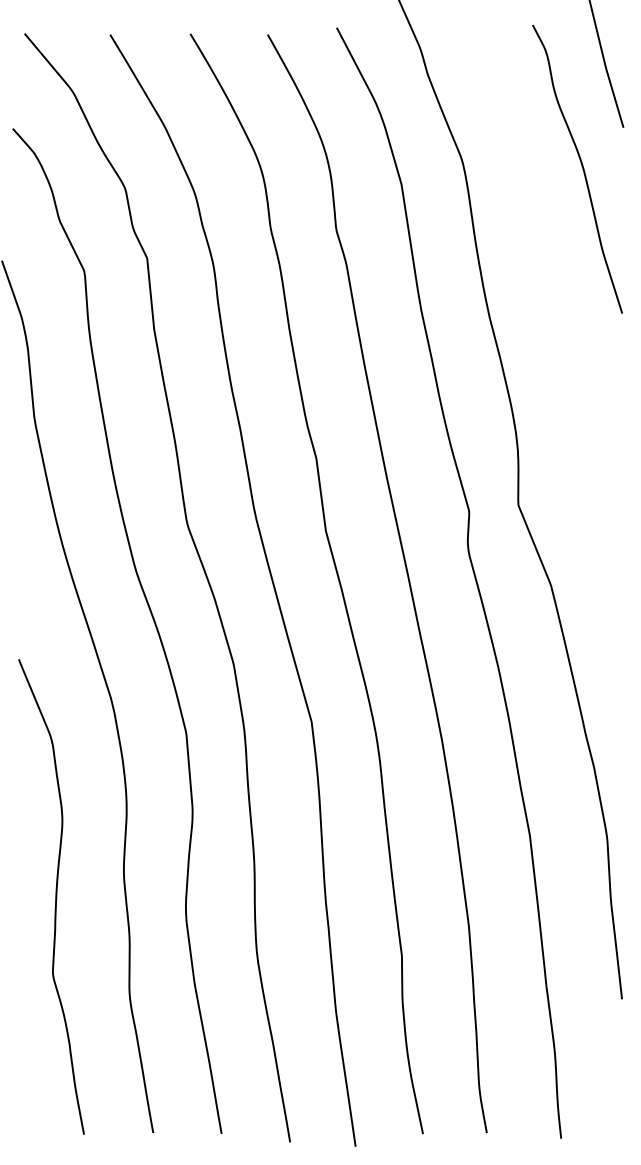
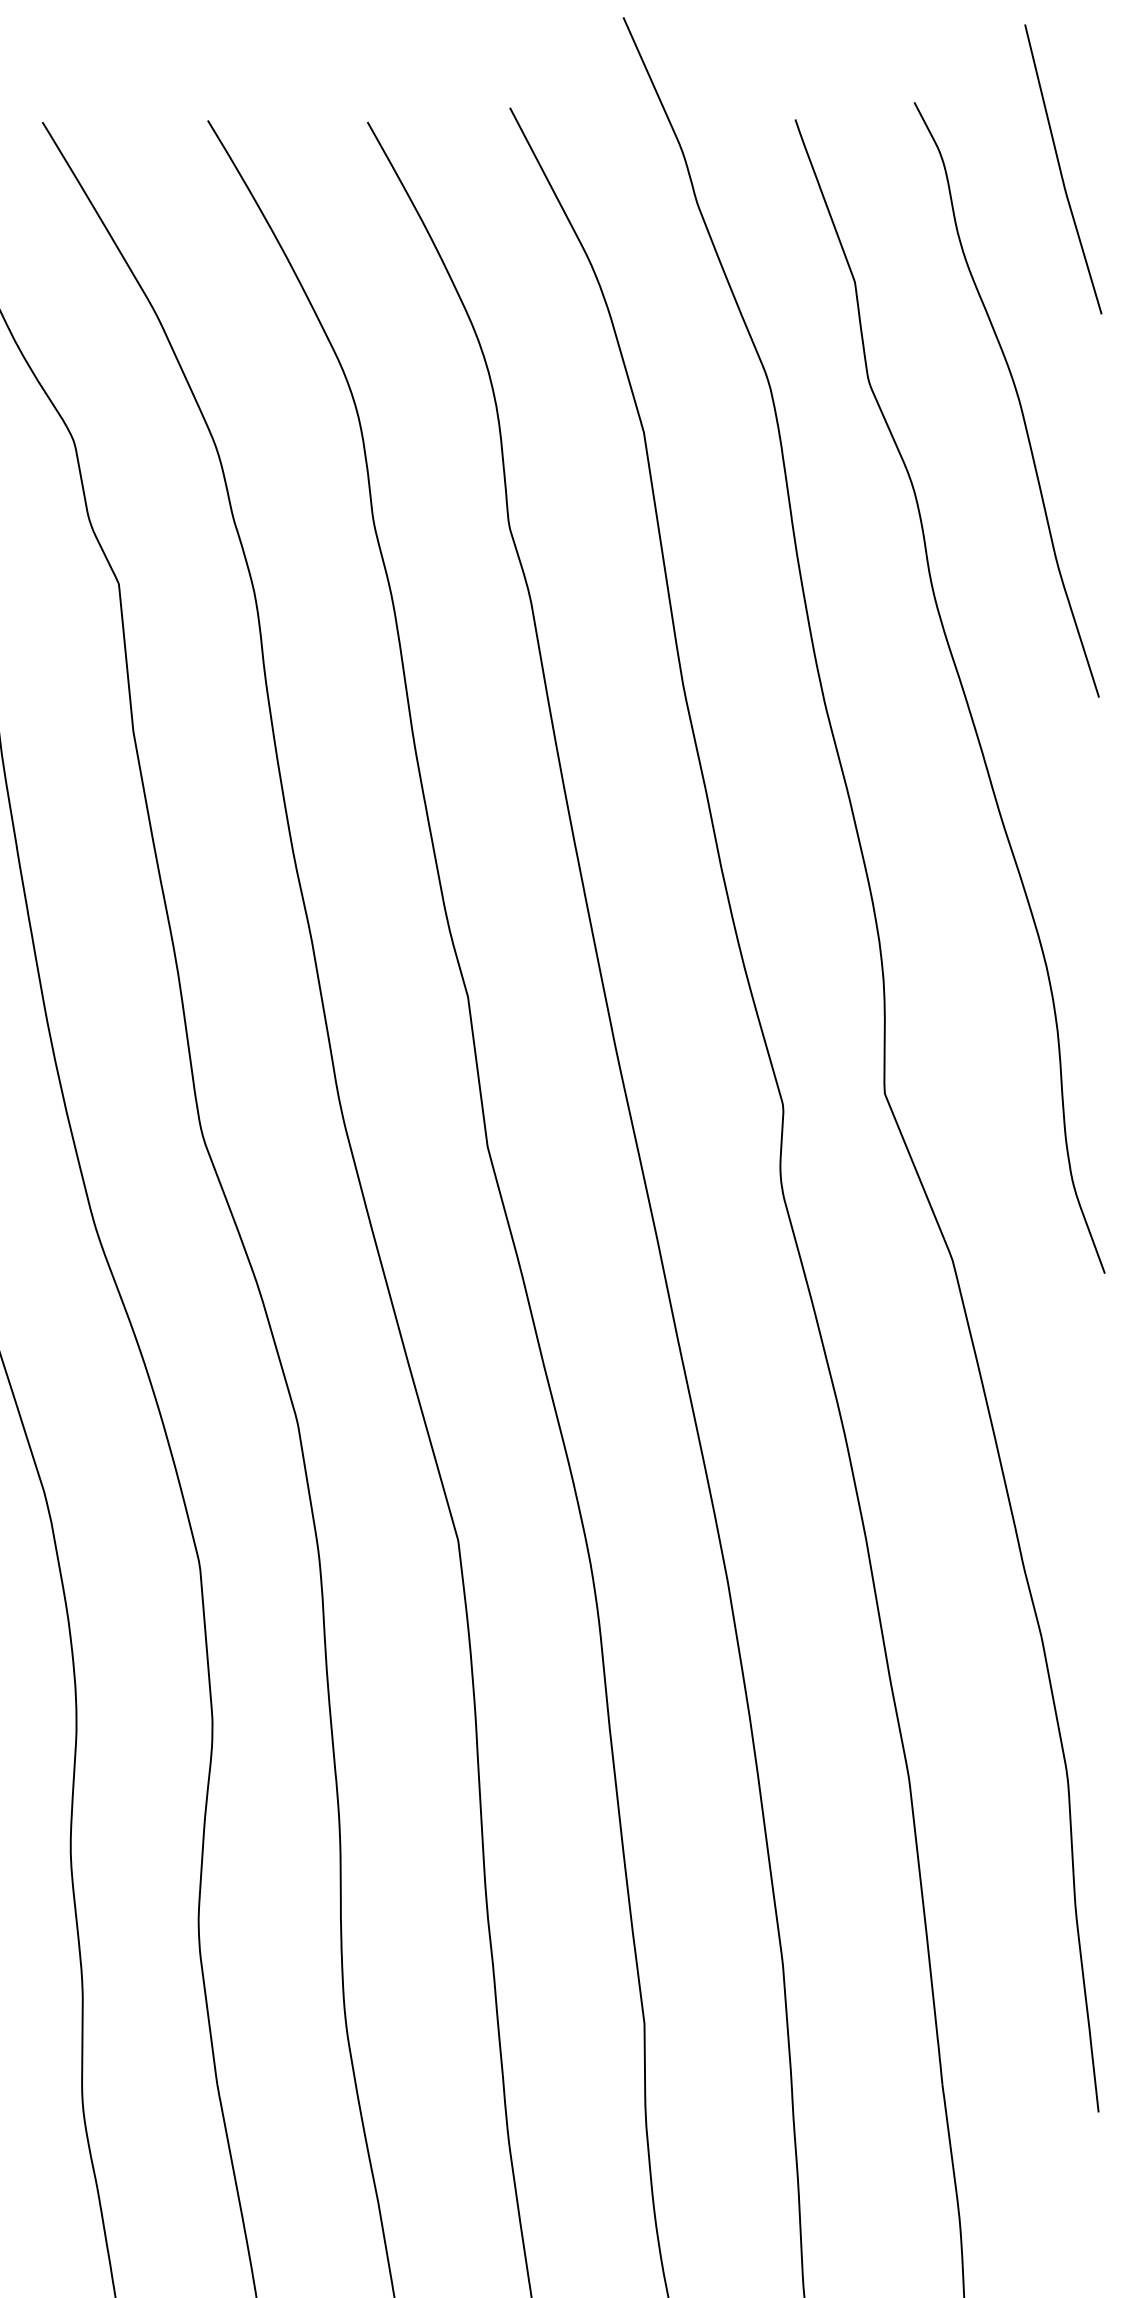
curve: (555, 310) -> (961, 691), added

